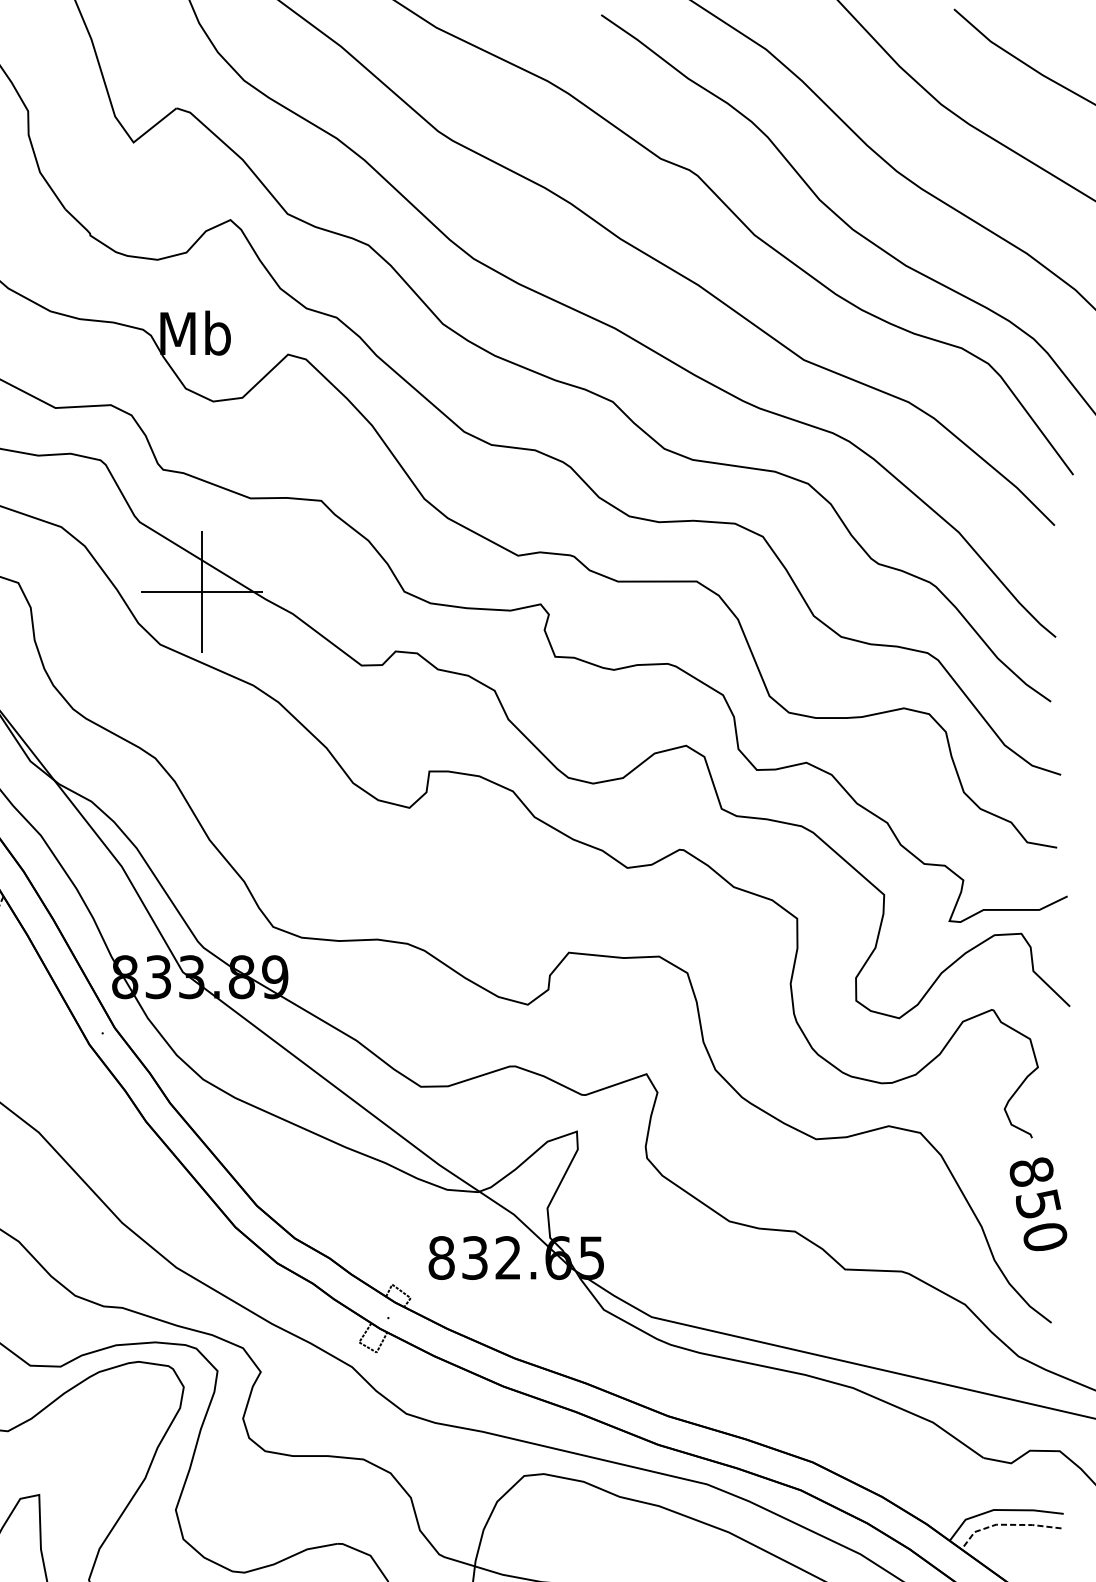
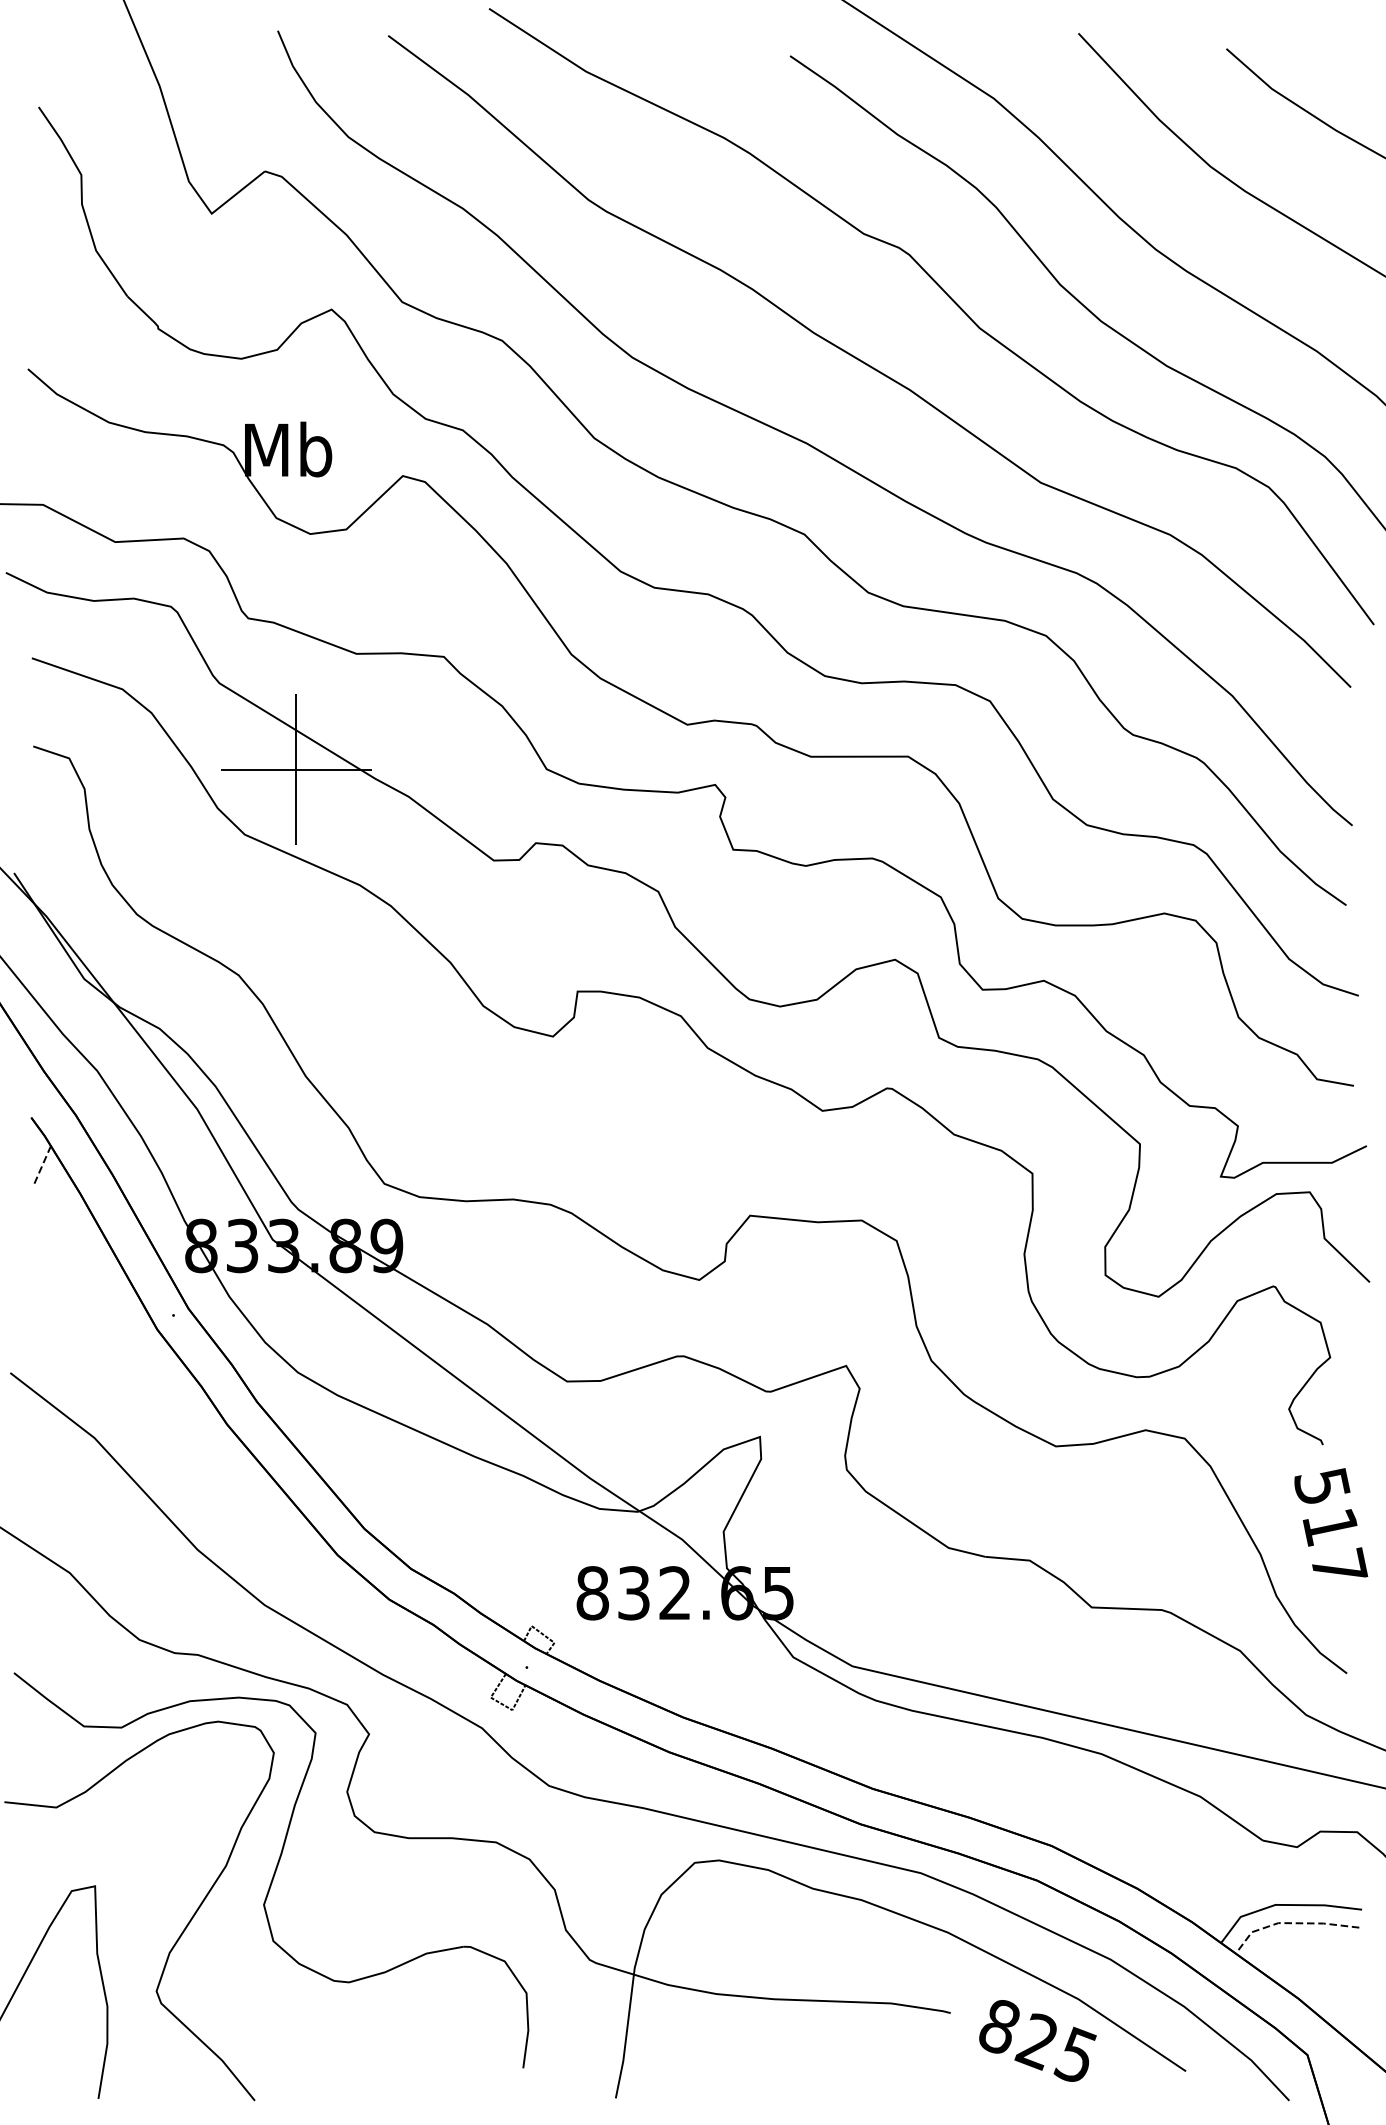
text: (1039, 1204) -> (1331, 1526), 850 -> 517

